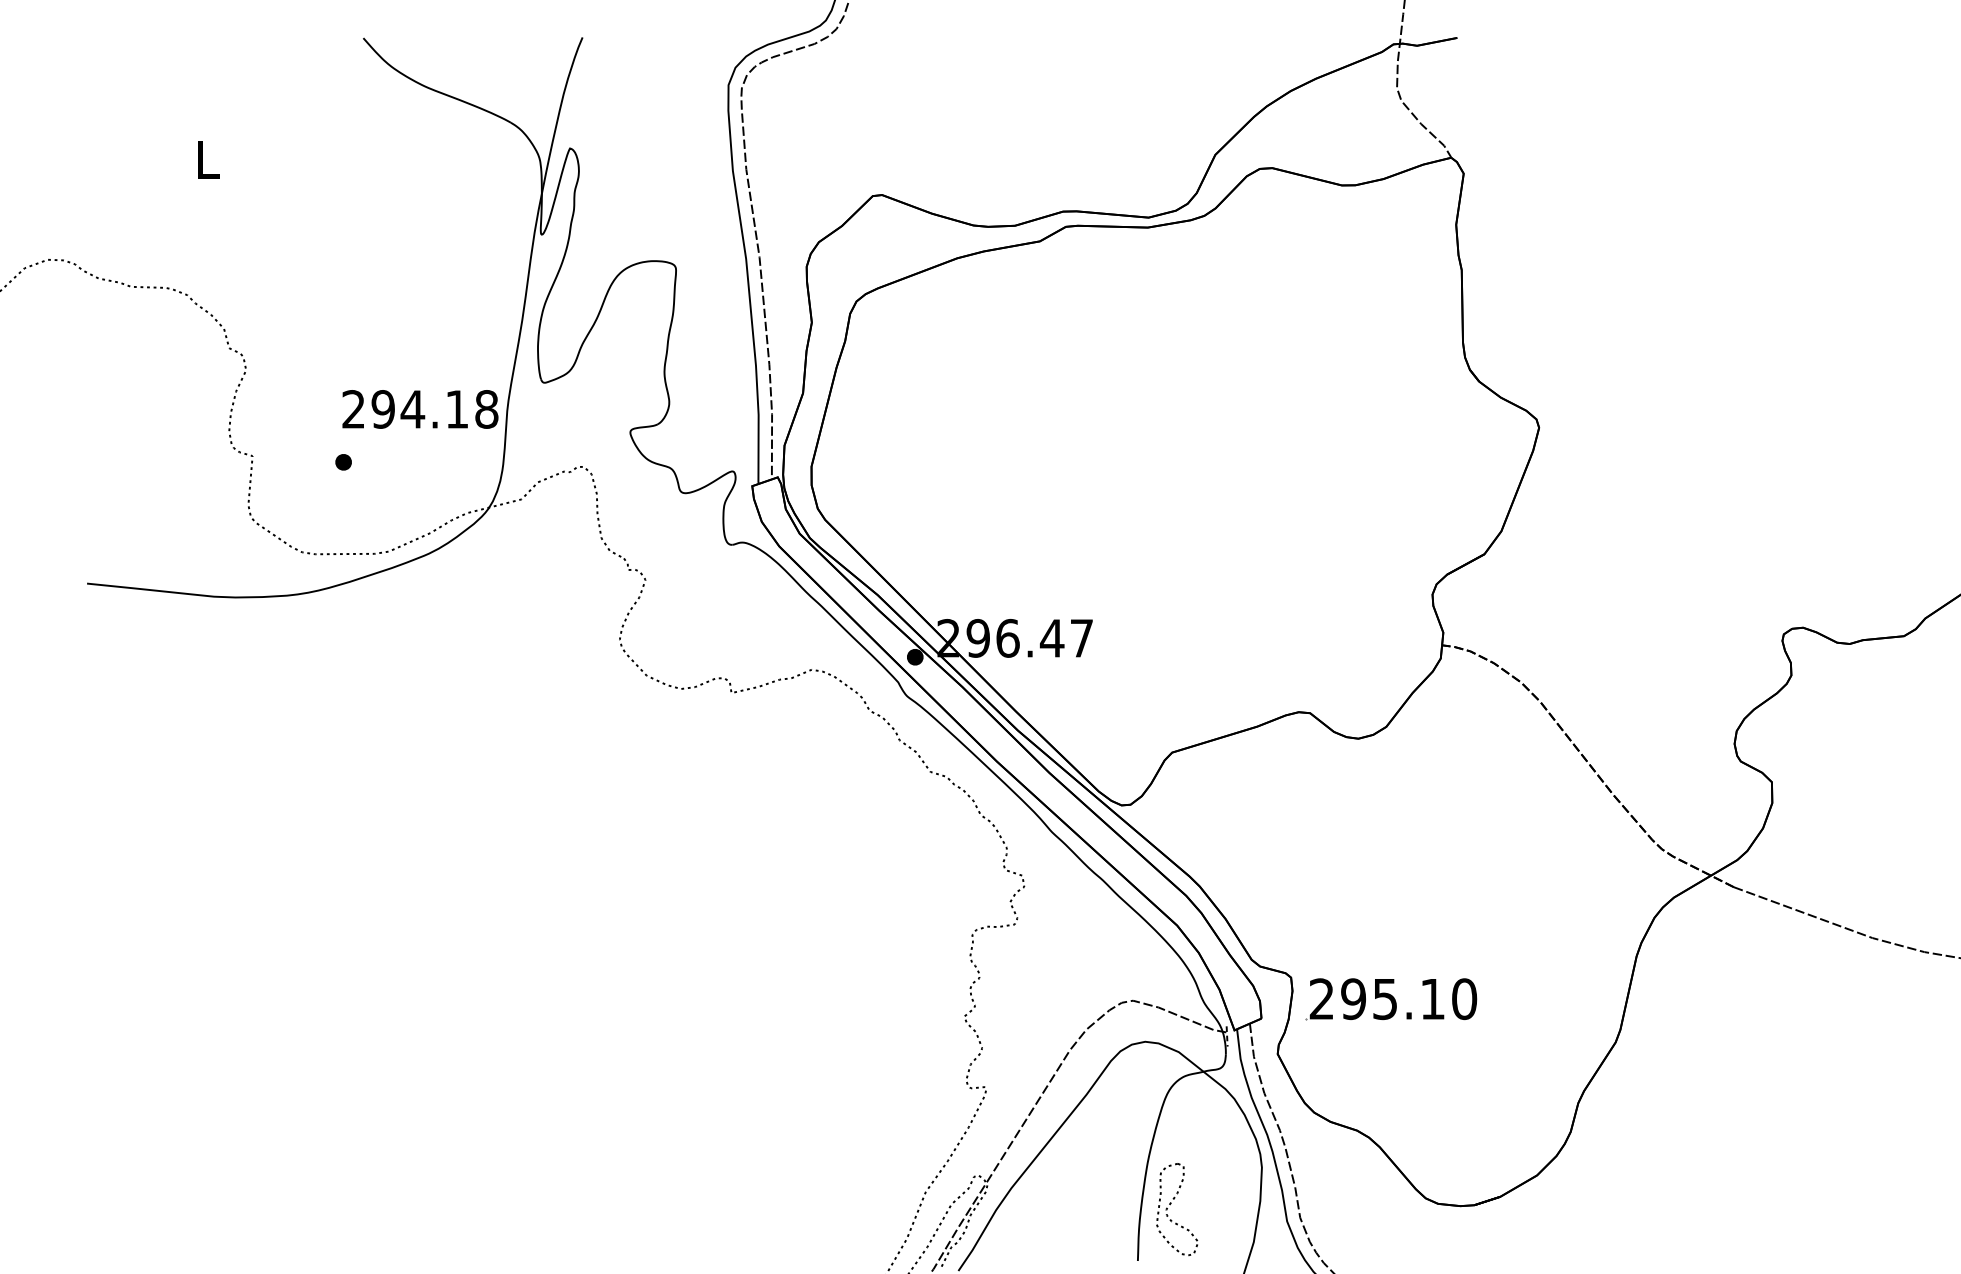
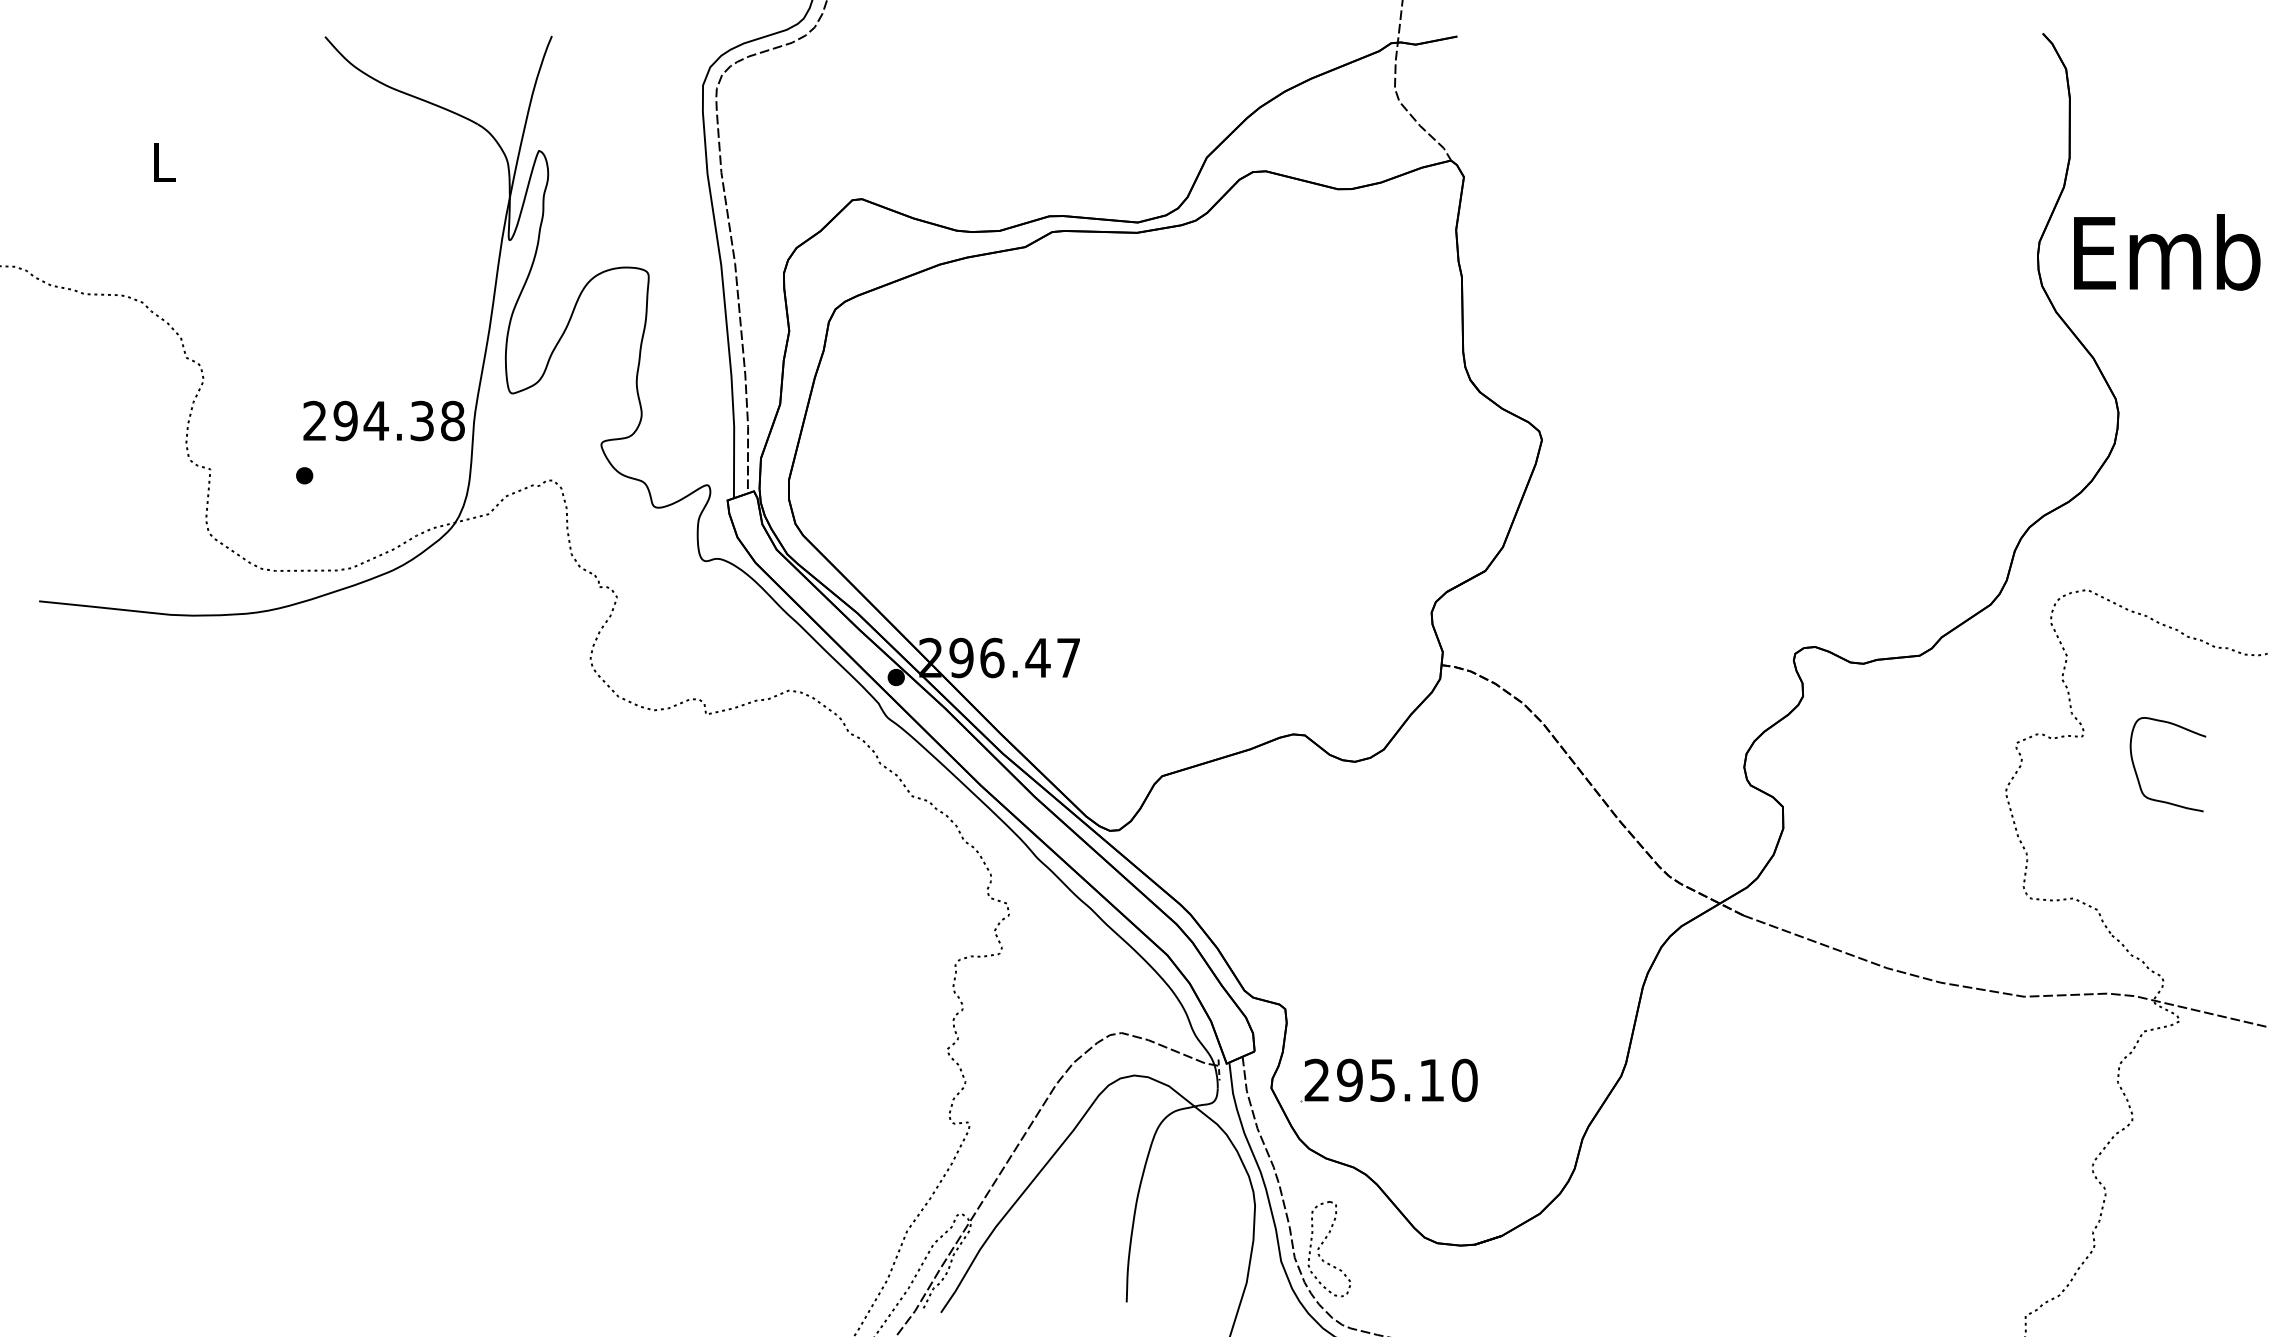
text: (456, 408) -> (421, 420), 294.18 -> 294.38
part: (1390, 999) -> (1388, 1080), moved
part: (1171, 1204) -> (1323, 1243), moved

